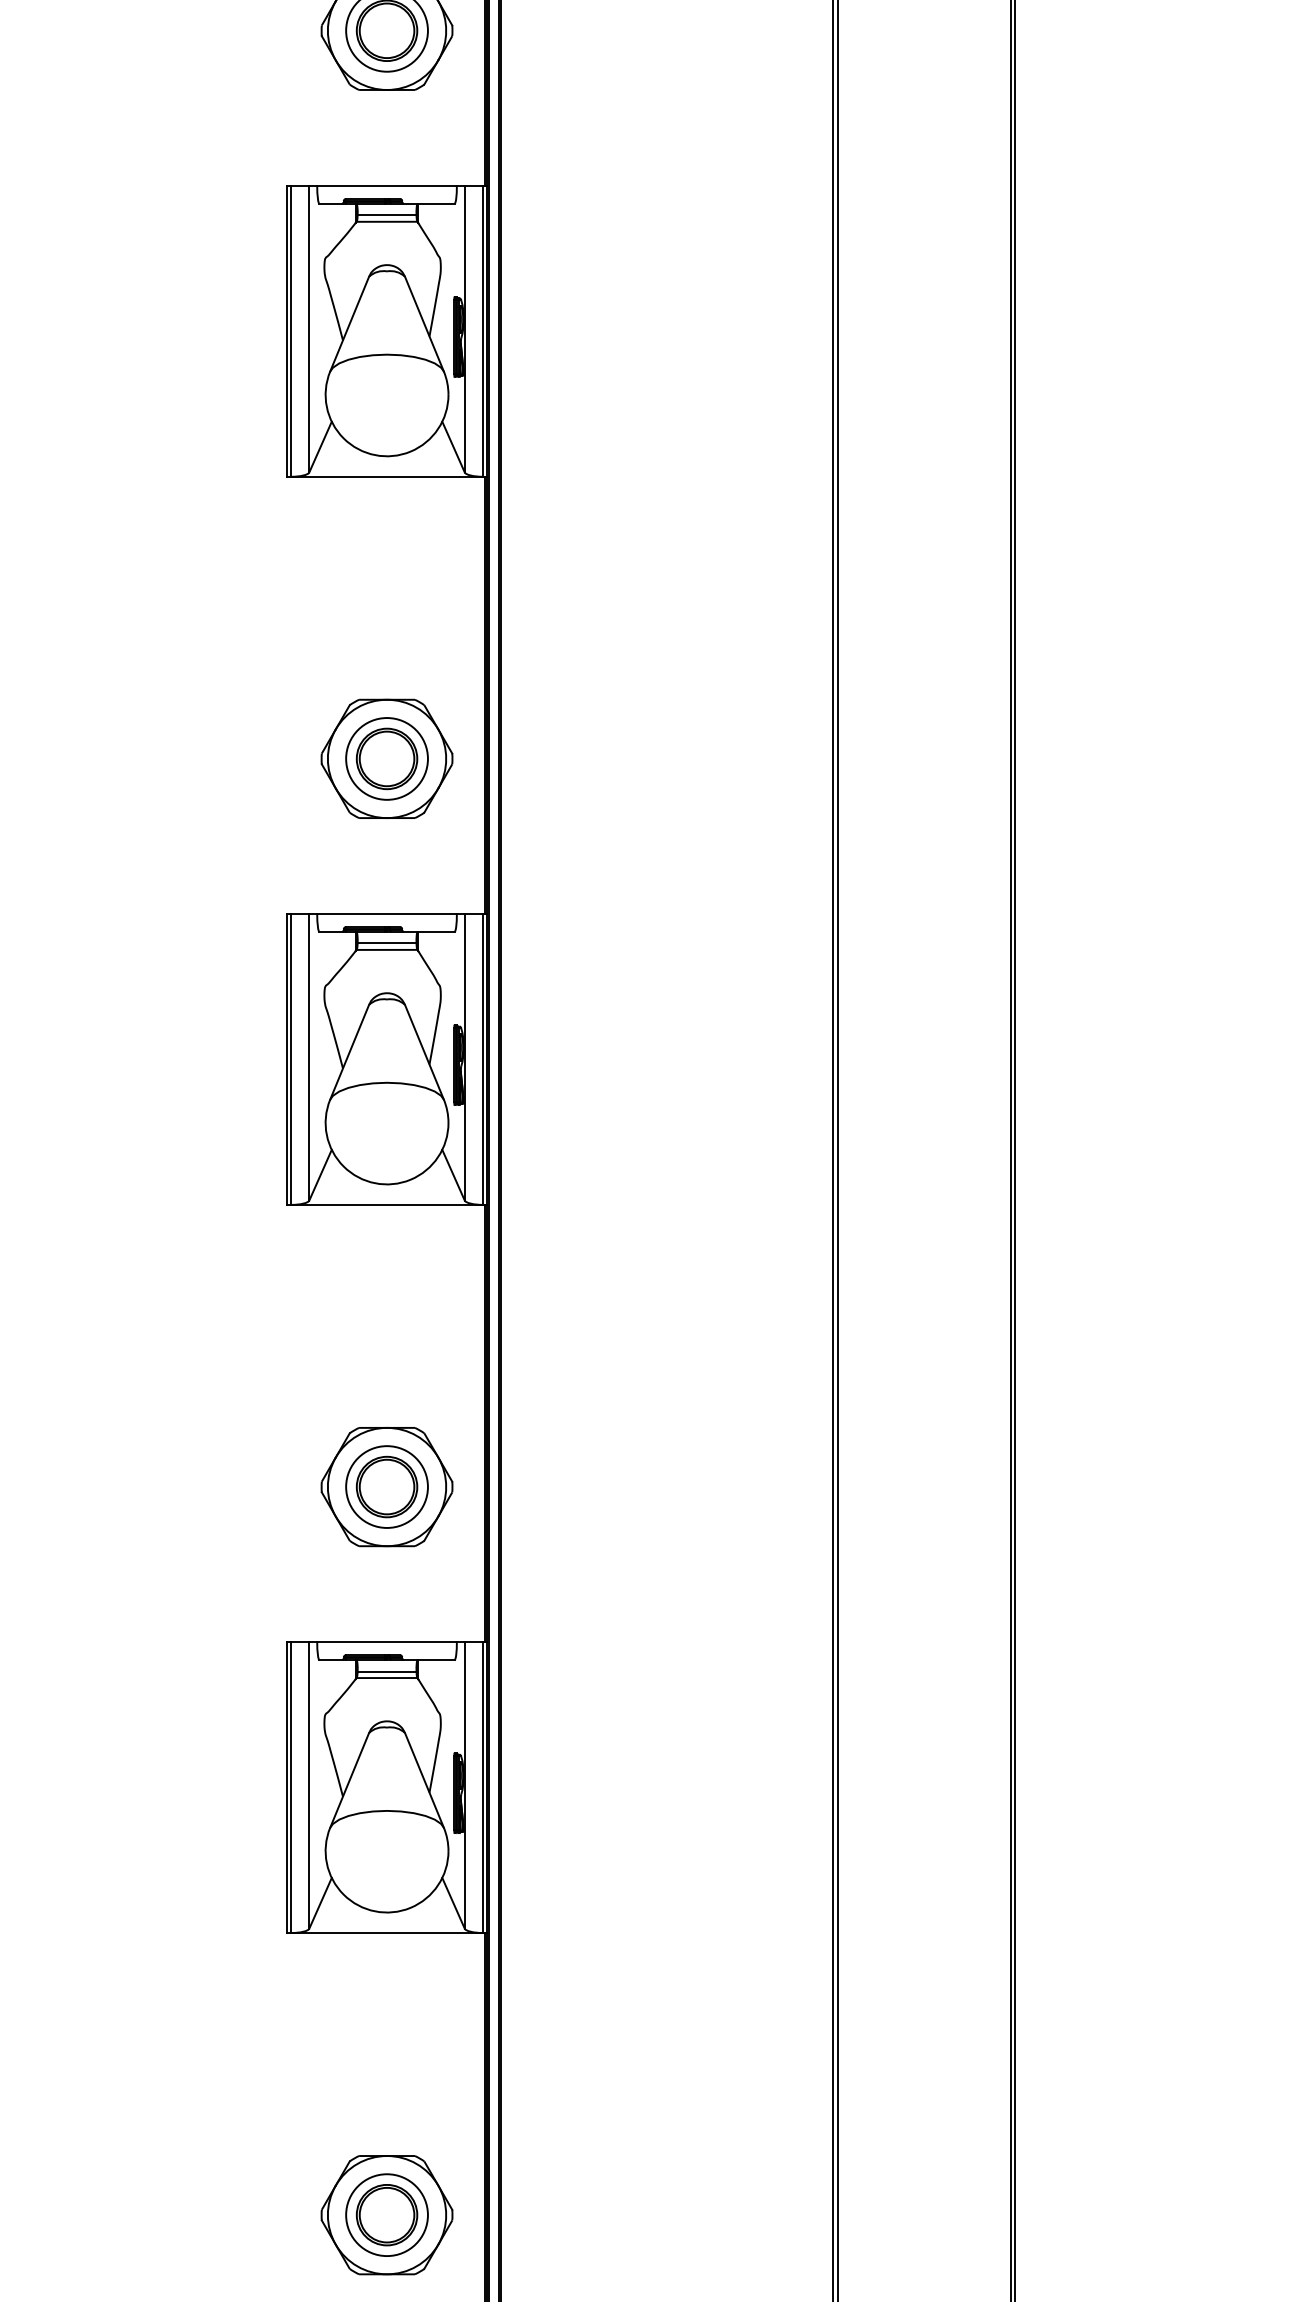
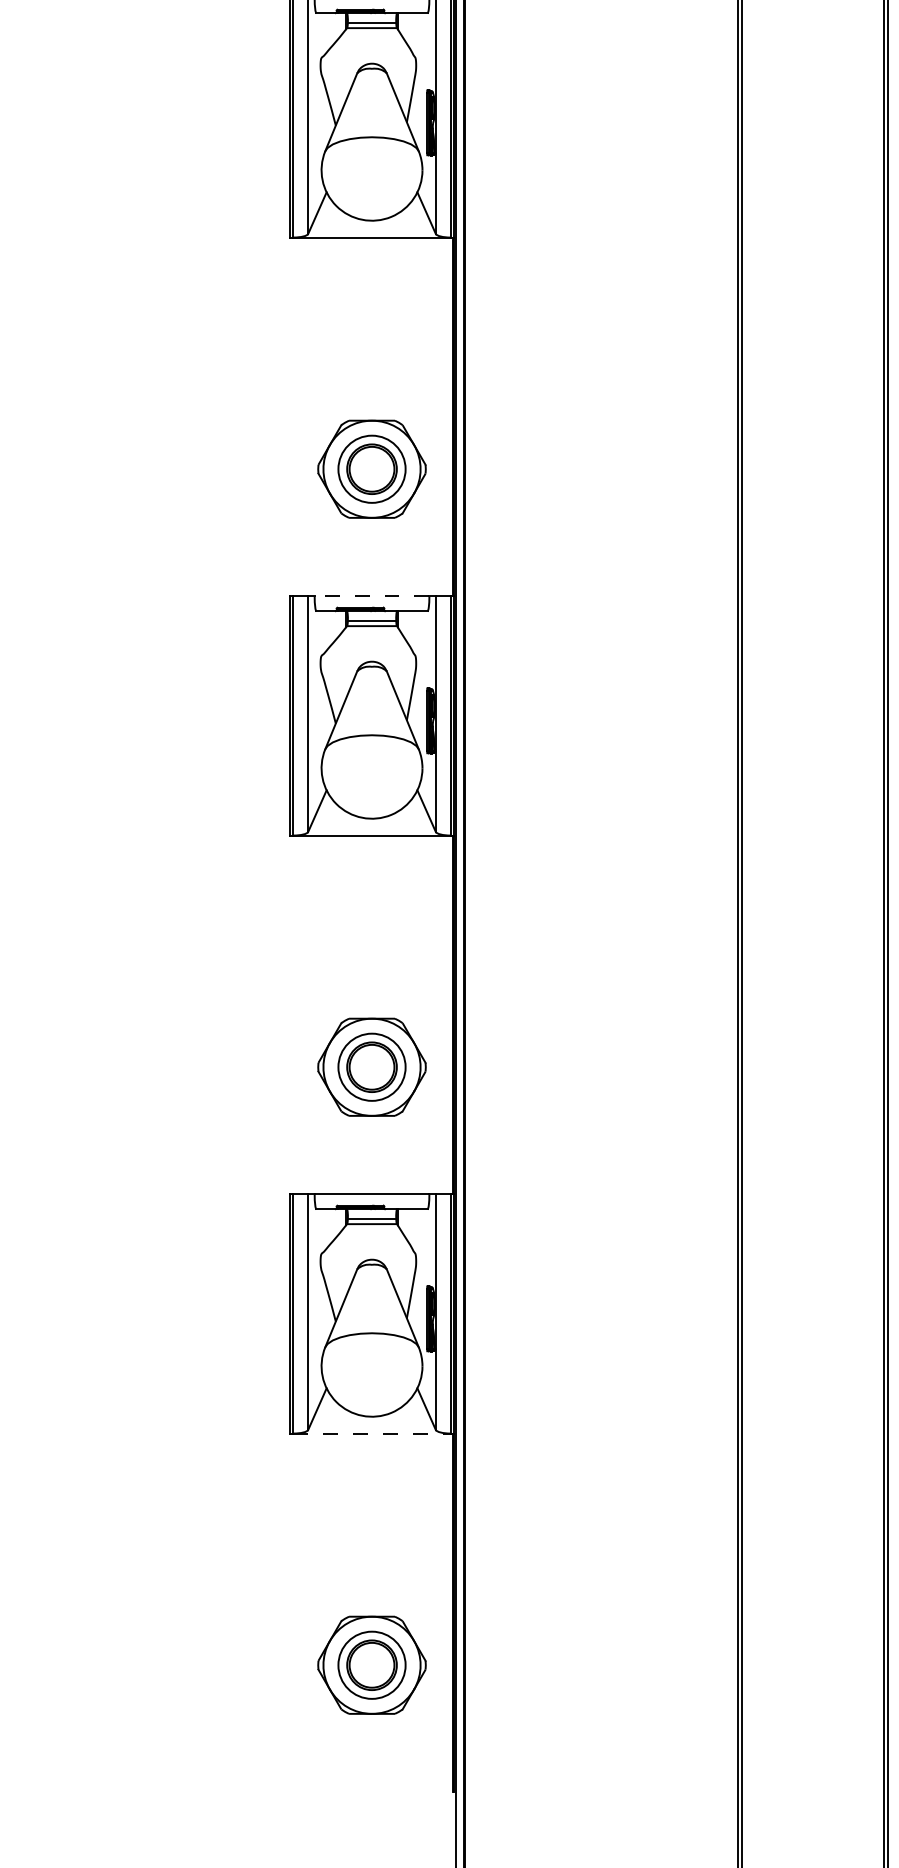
line: (387, 913) -> (372, 596), solid -> dashed
line: (387, 1933) -> (372, 1433), solid -> dashed

